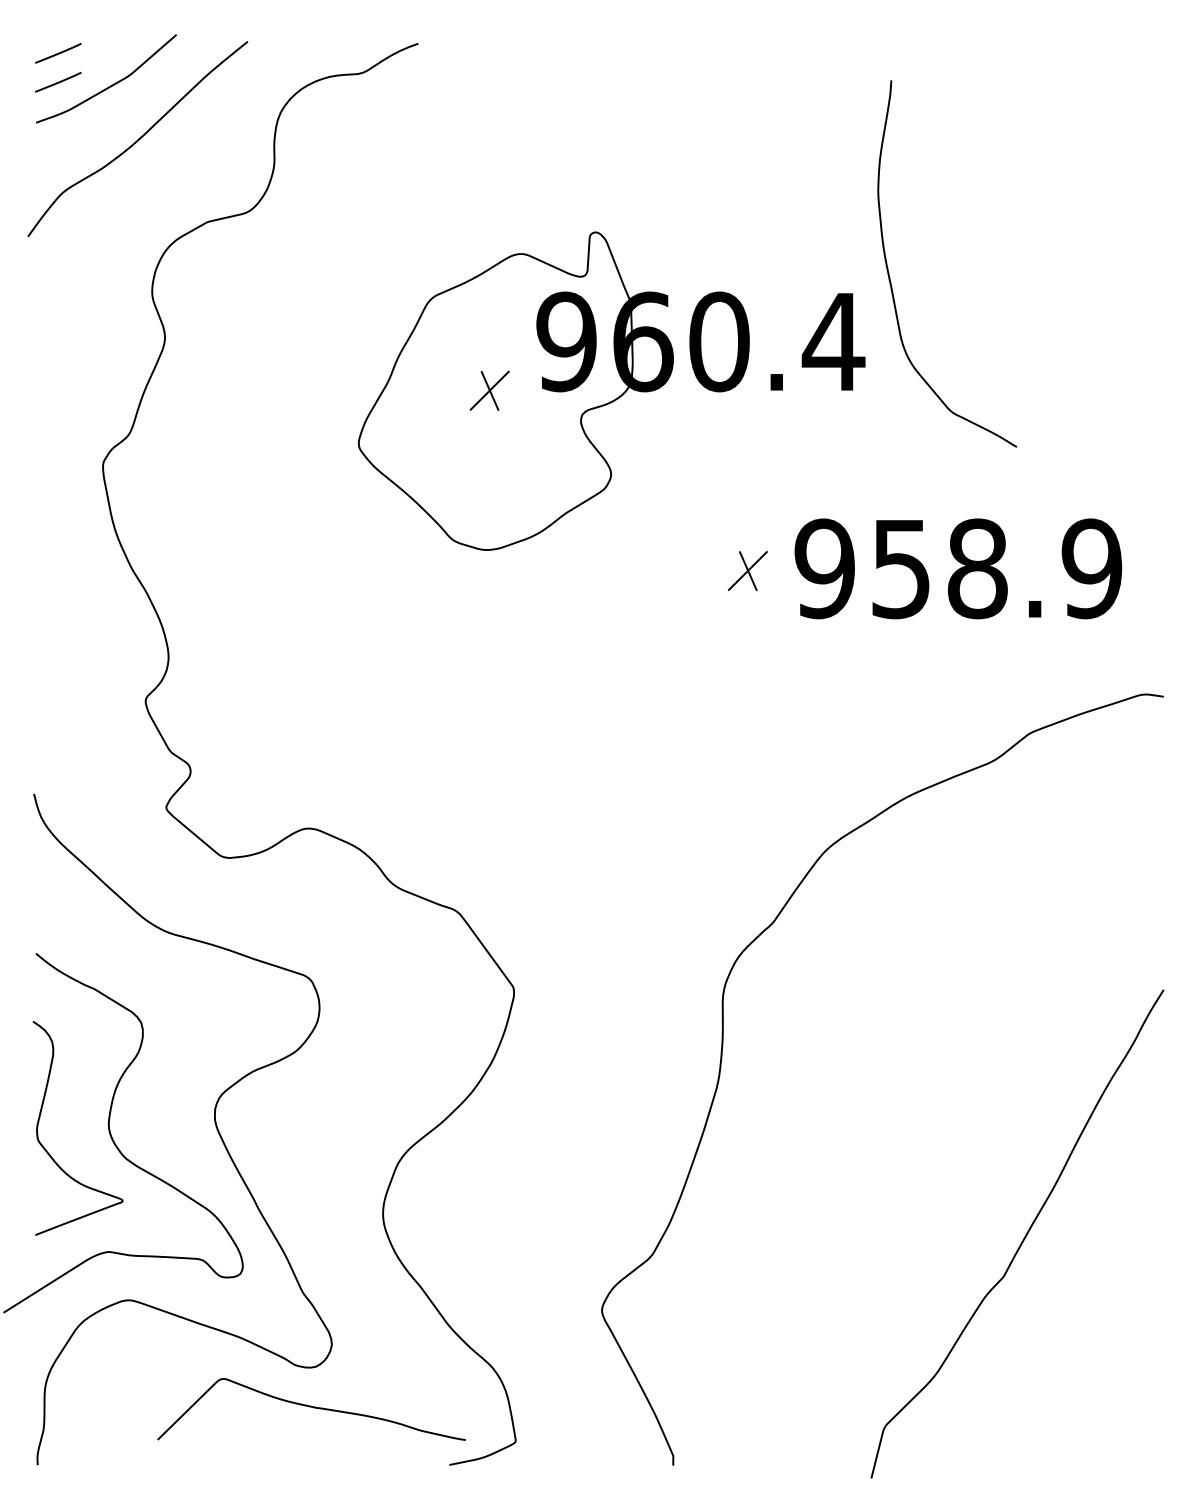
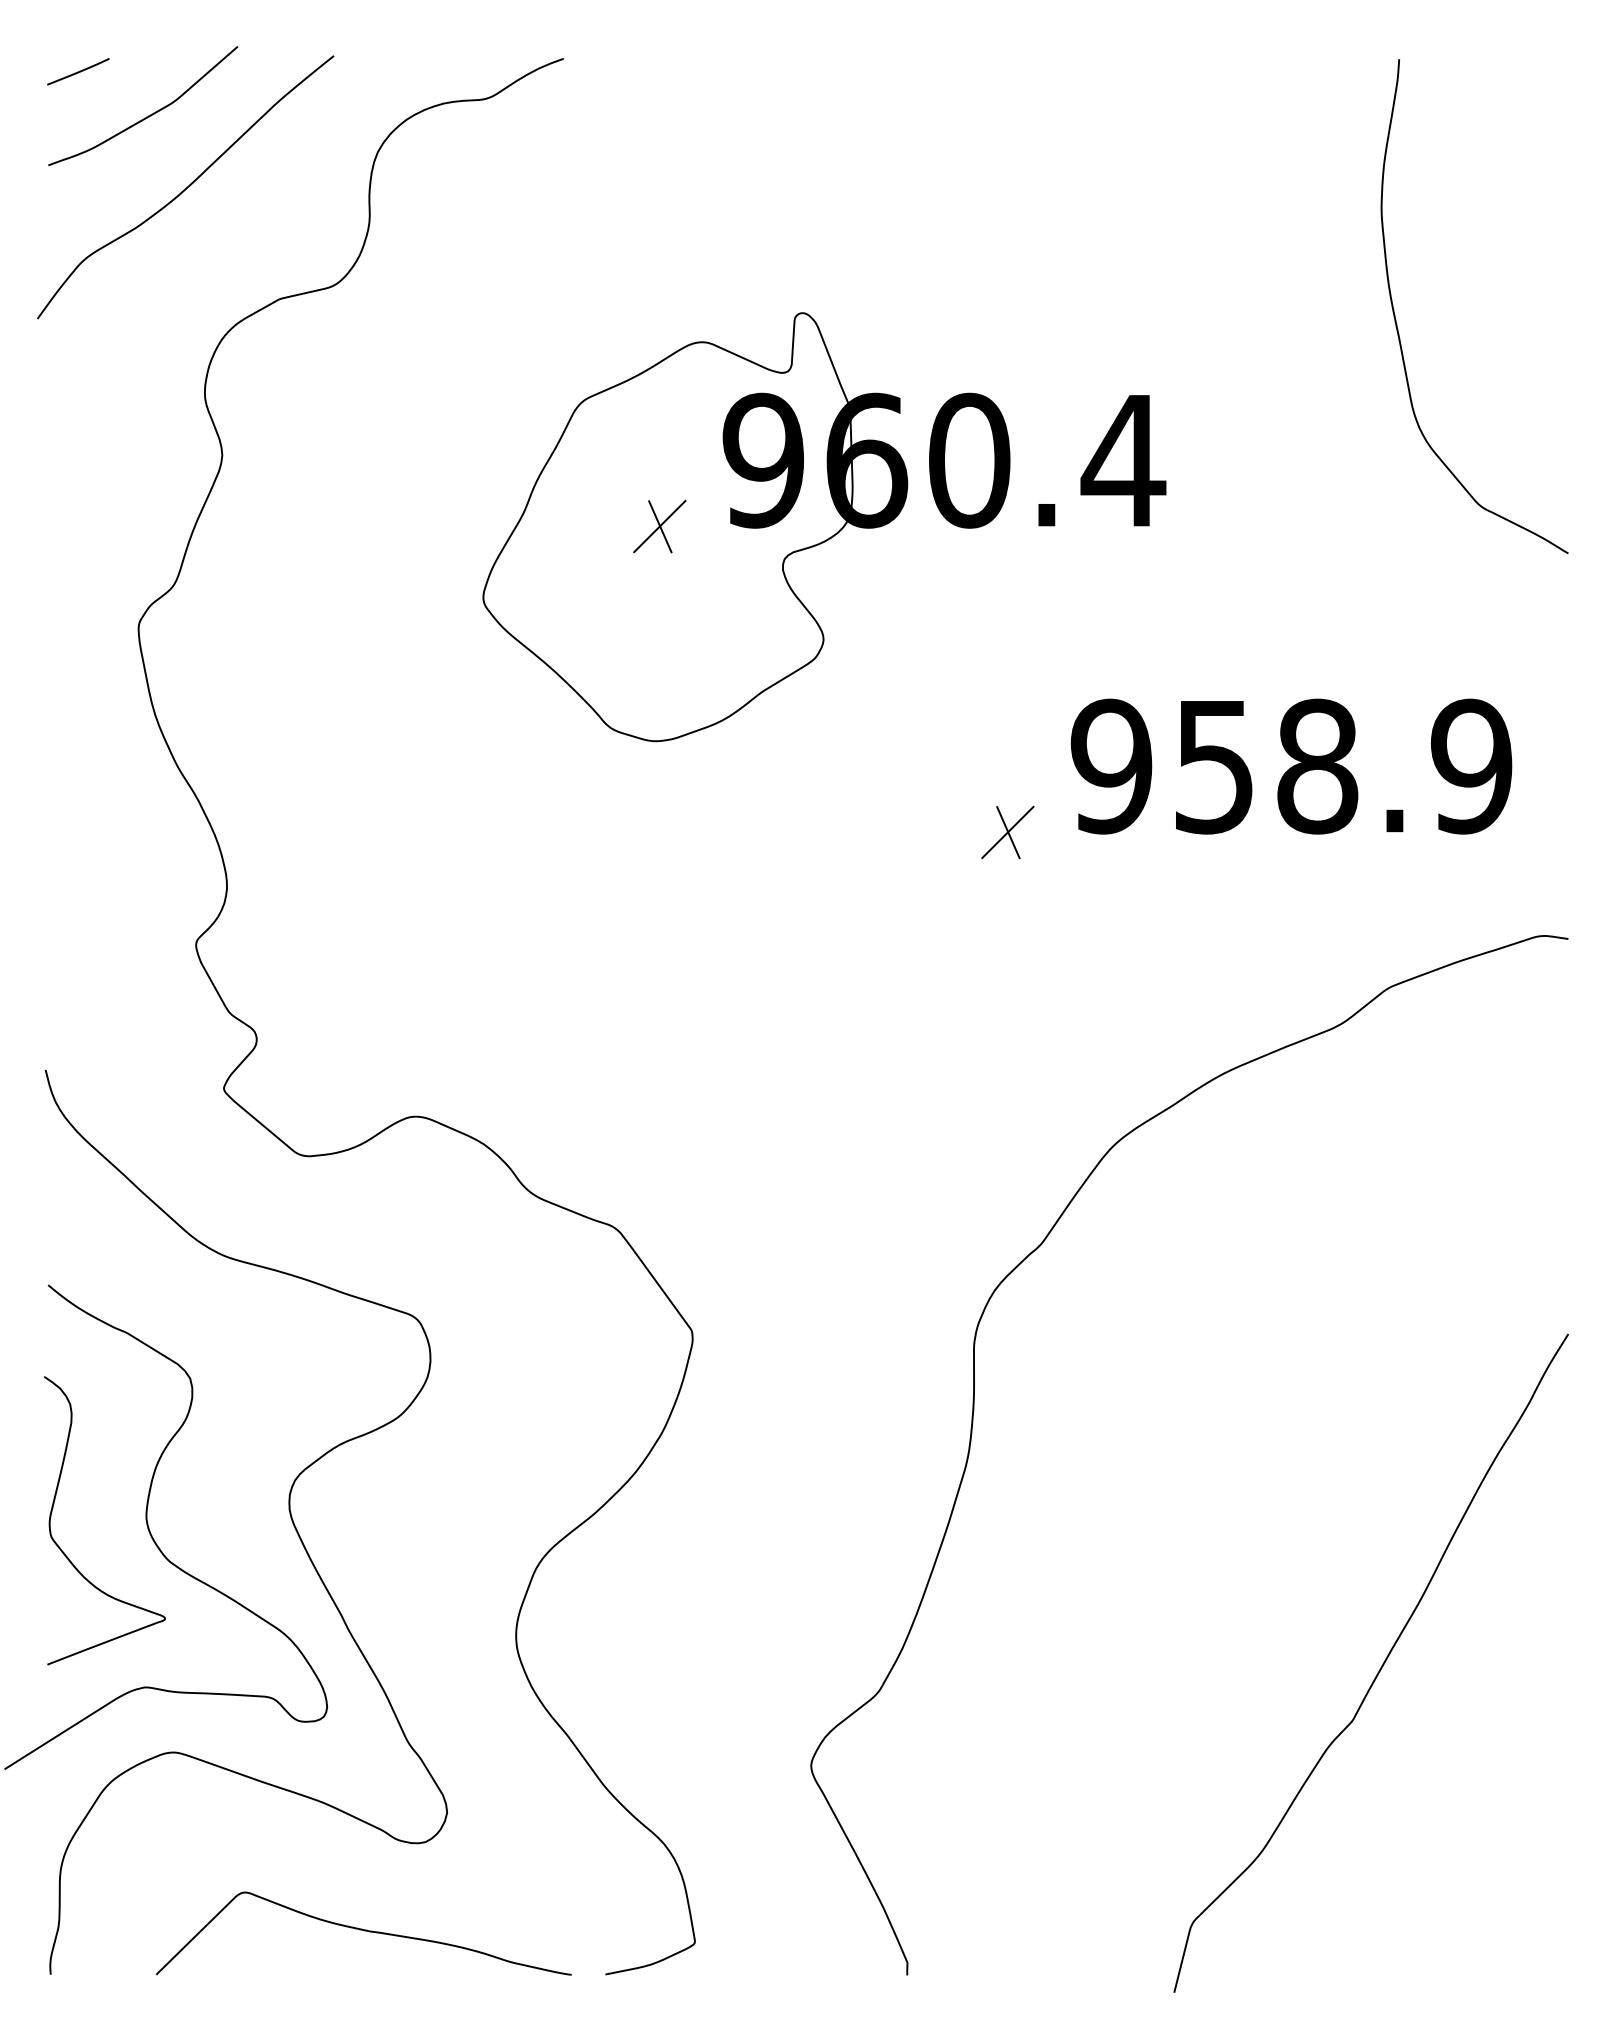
line: (58, 82) -> (78, 110), removed
curve: (889, 273) -> (1396, 319), moved
part: (747, 571) -> (1007, 832), moved
curve: (312, 1407) -> (364, 1931), moved

